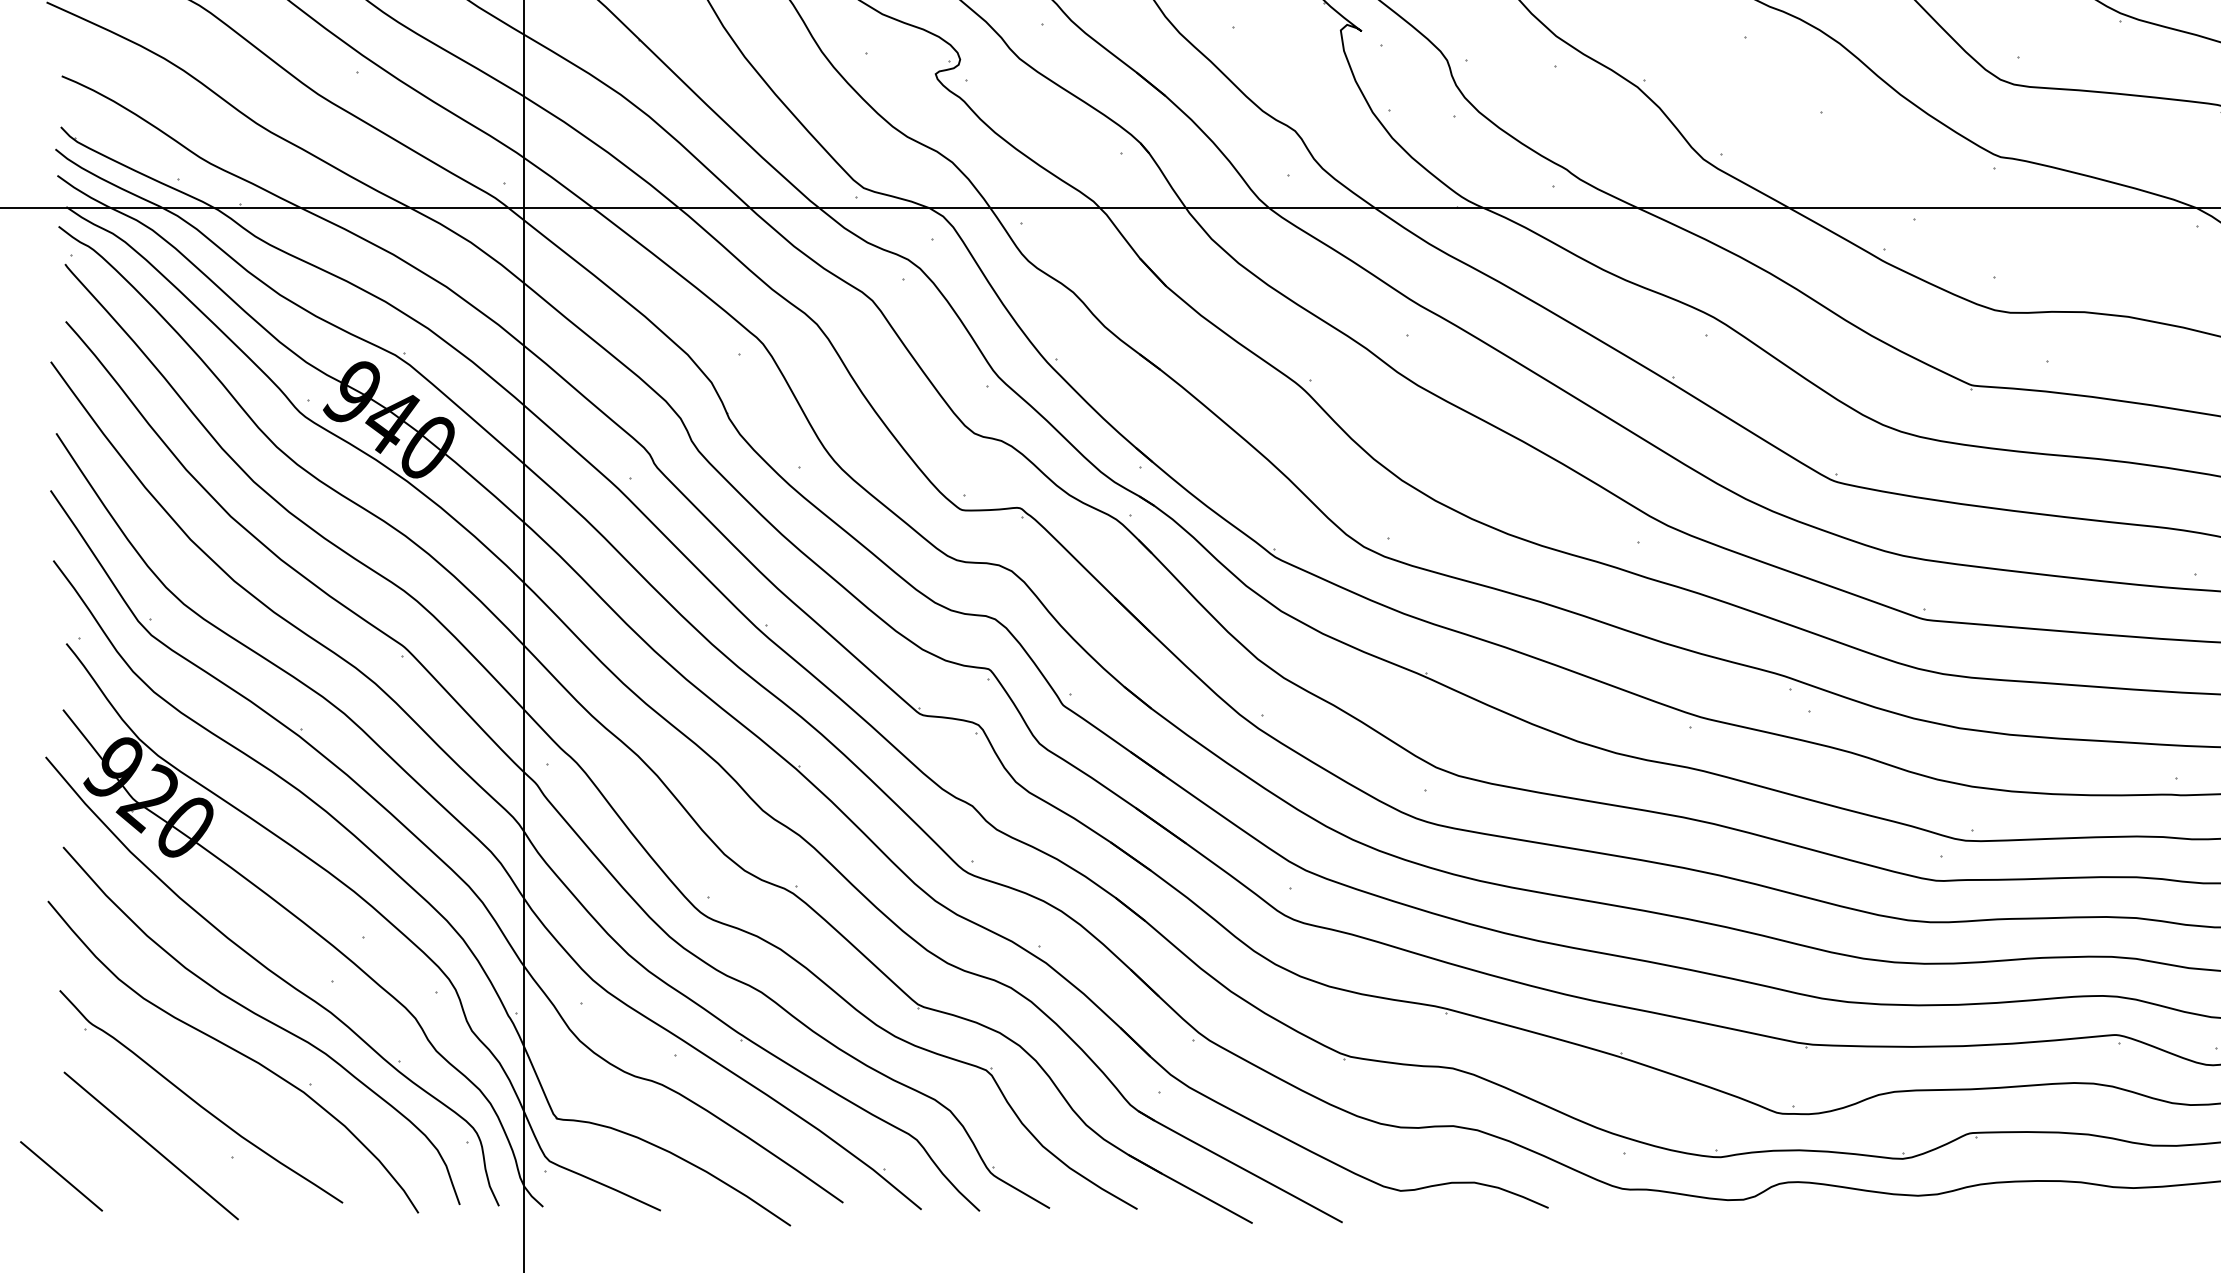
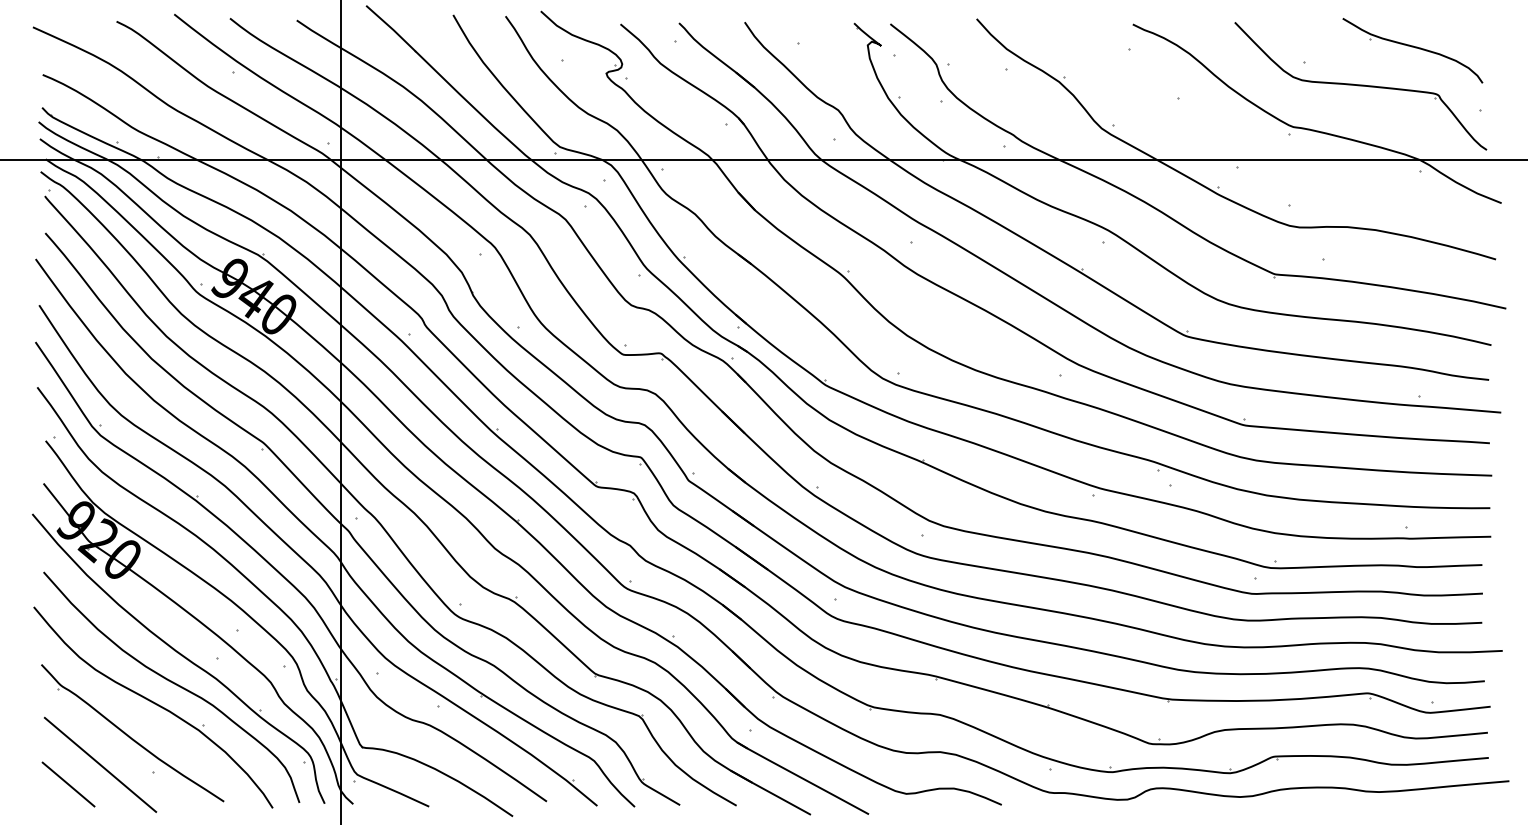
line: (61, 1176) -> (68, 784), moved

